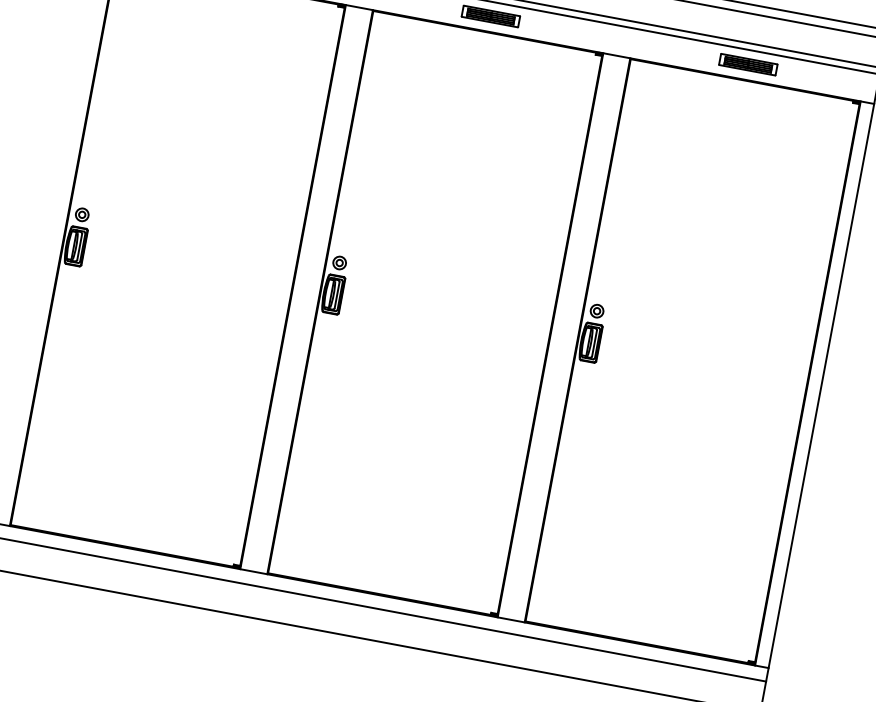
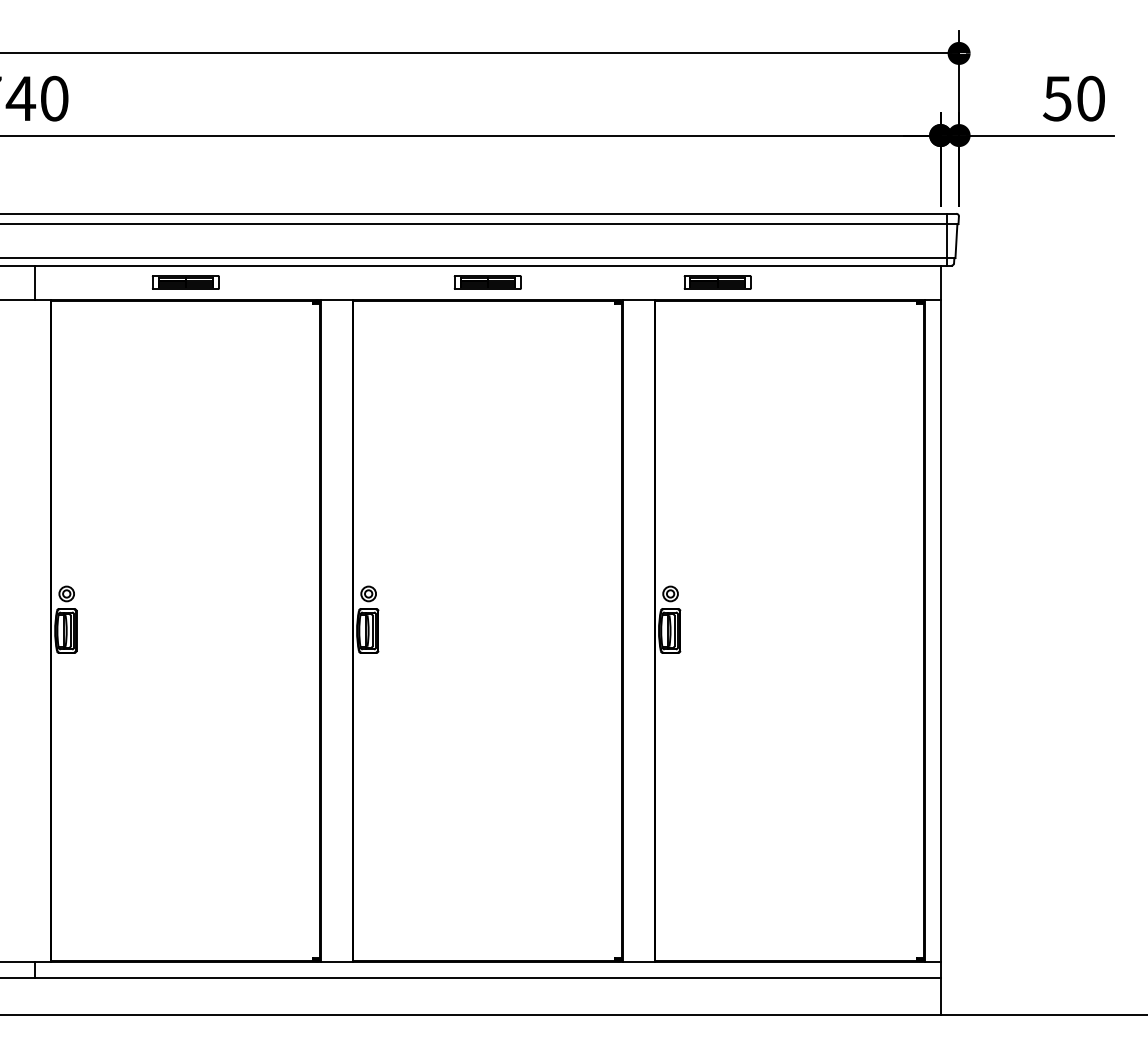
part: (748, 64) -> (717, 282), moved

